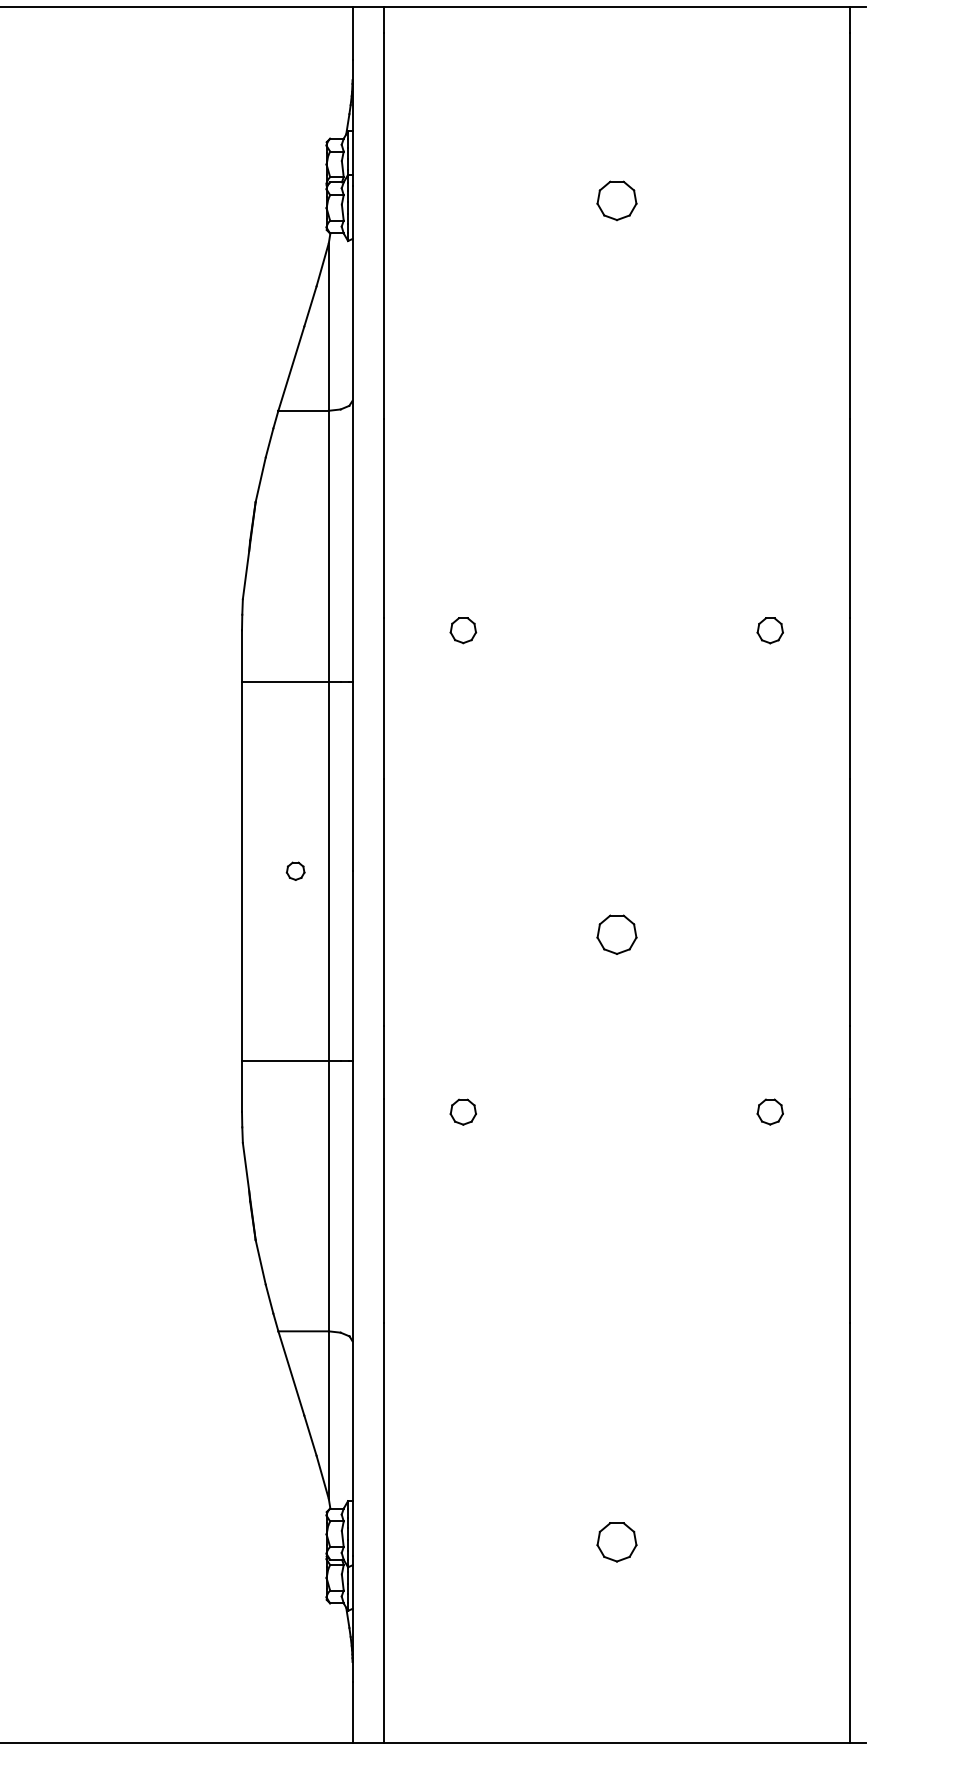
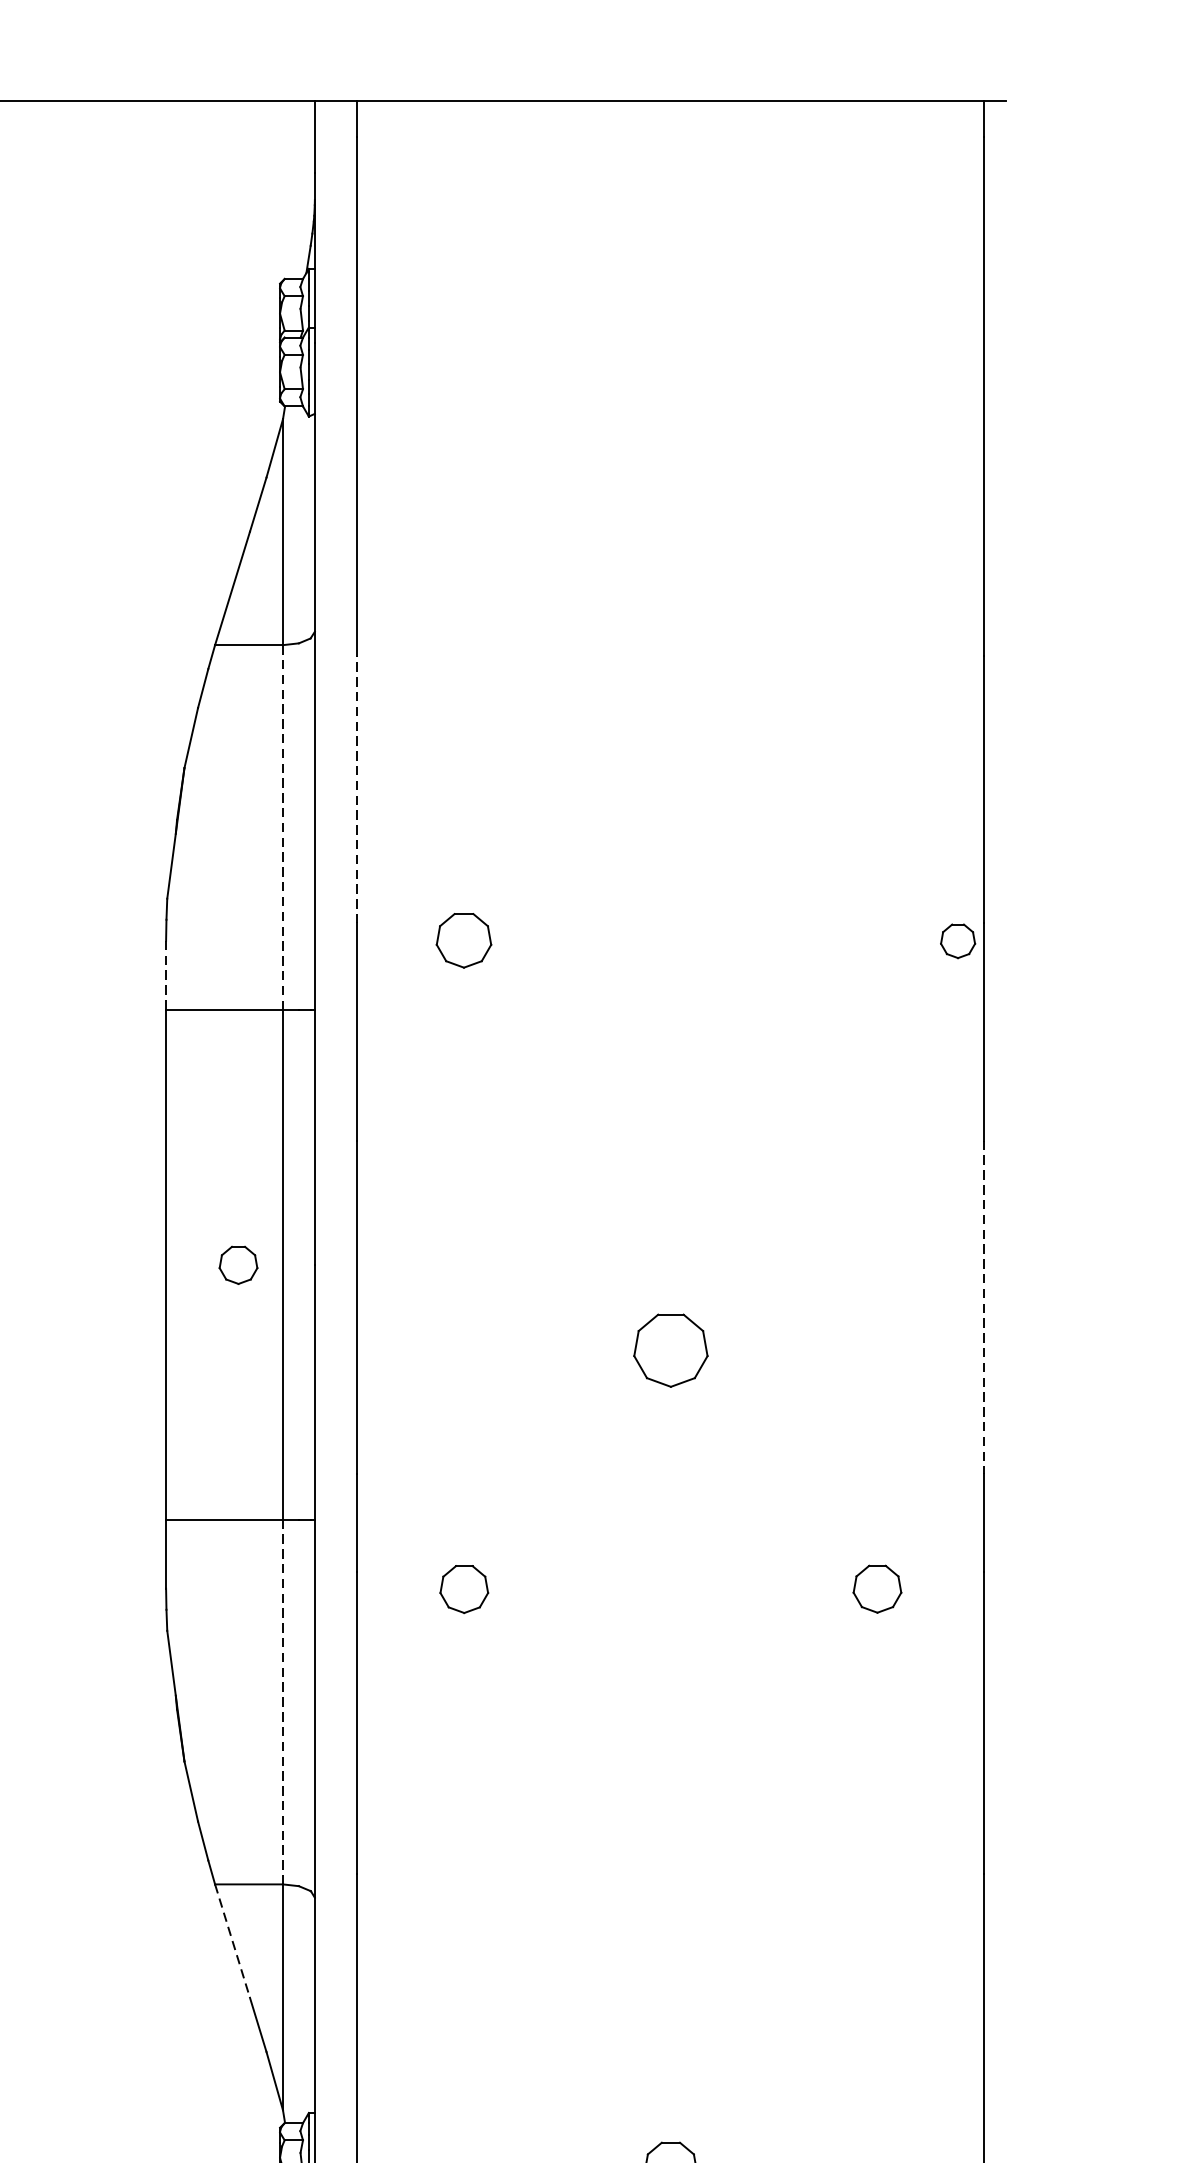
part: (616, 200) -> (670, 362), removed
line: (384, 517) -> (357, 788), solid -> dashed
line: (328, 546) -> (282, 827), solid -> dashed
part: (463, 630) -> (464, 940), size x1.6
part: (769, 630) -> (956, 940), moved
line: (242, 656) -> (166, 975), solid -> dashed
part: (295, 870) -> (238, 1264), size x1.6
line: (849, 902) -> (983, 1307), solid -> dashed
part: (616, 934) -> (670, 1350), size x1.4
part: (462, 1111) -> (462, 1588), size x1.4
part: (769, 1111) -> (876, 1588), size x1.4
line: (328, 1195) -> (282, 1701), solid -> dashed
line: (291, 1373) -> (232, 1941), solid -> dashed

